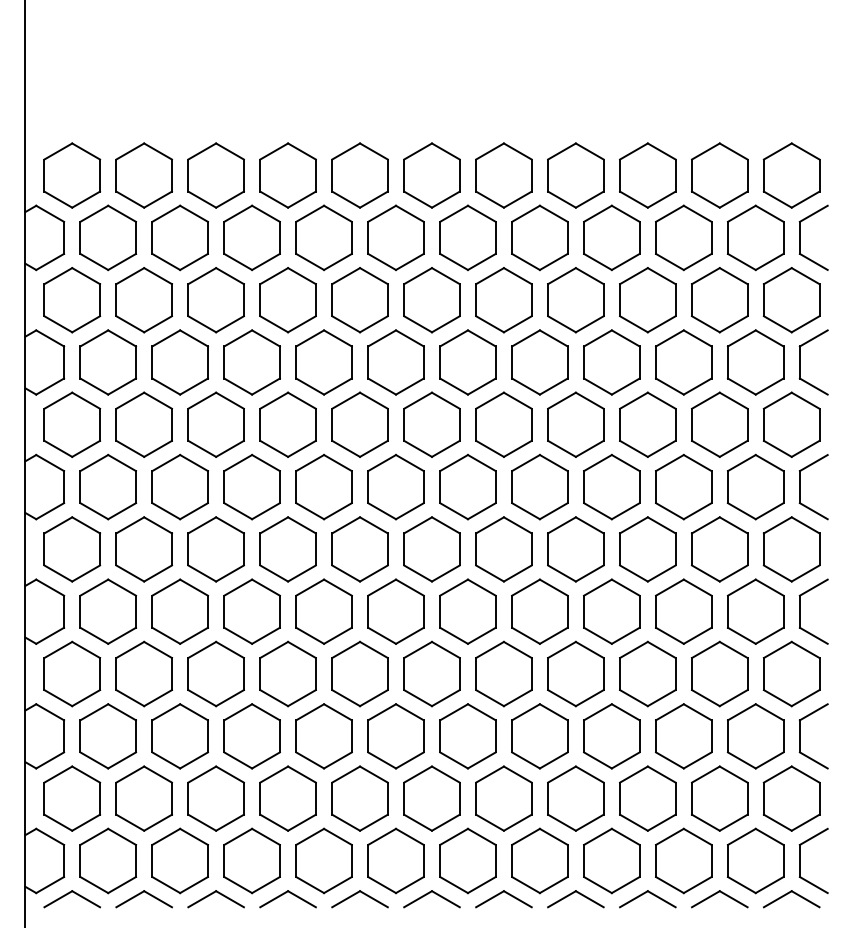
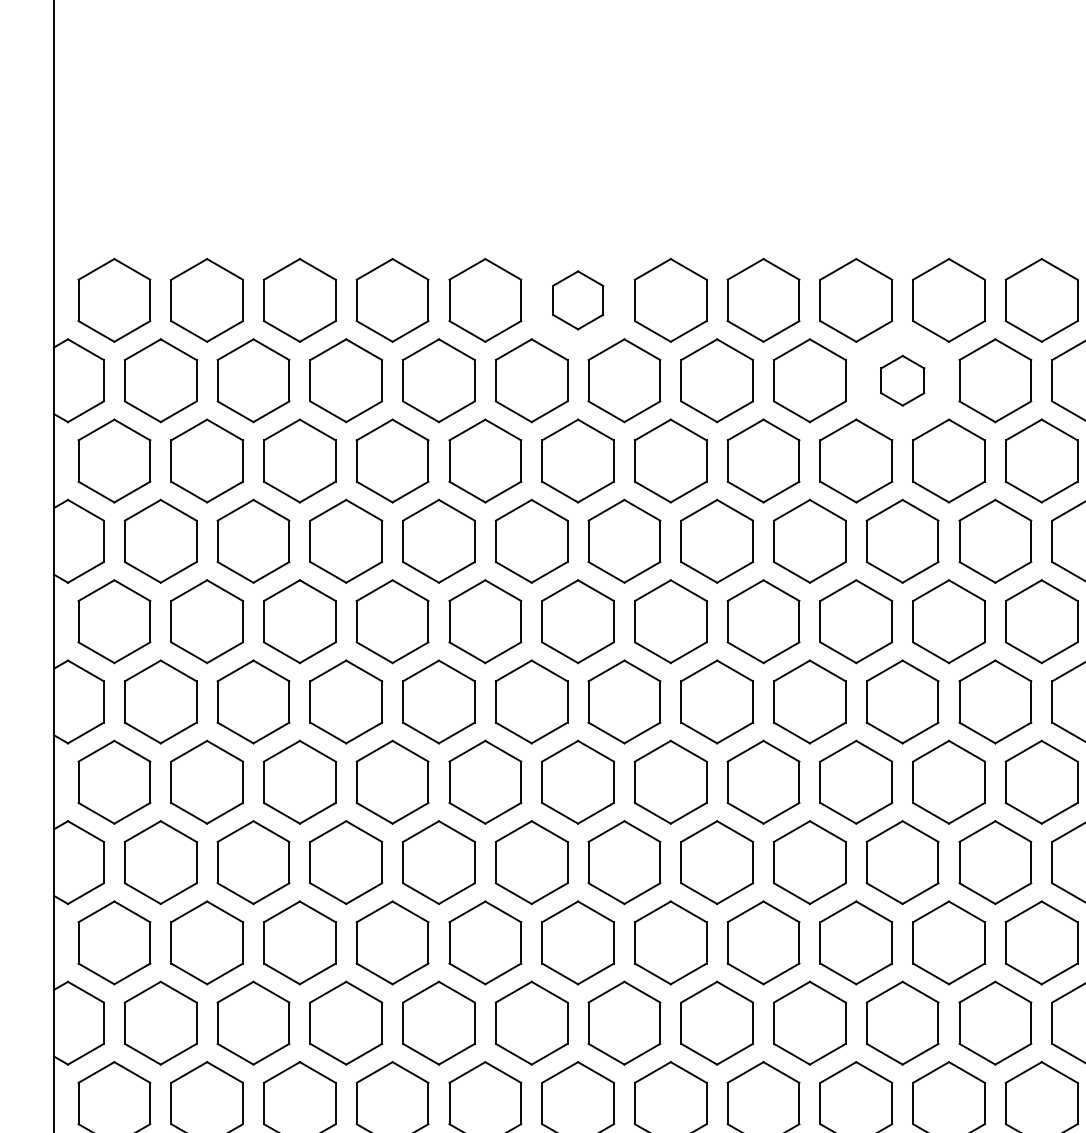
part: (431, 175) -> (577, 300), size x0.7
part: (683, 237) -> (902, 380), size x0.6

